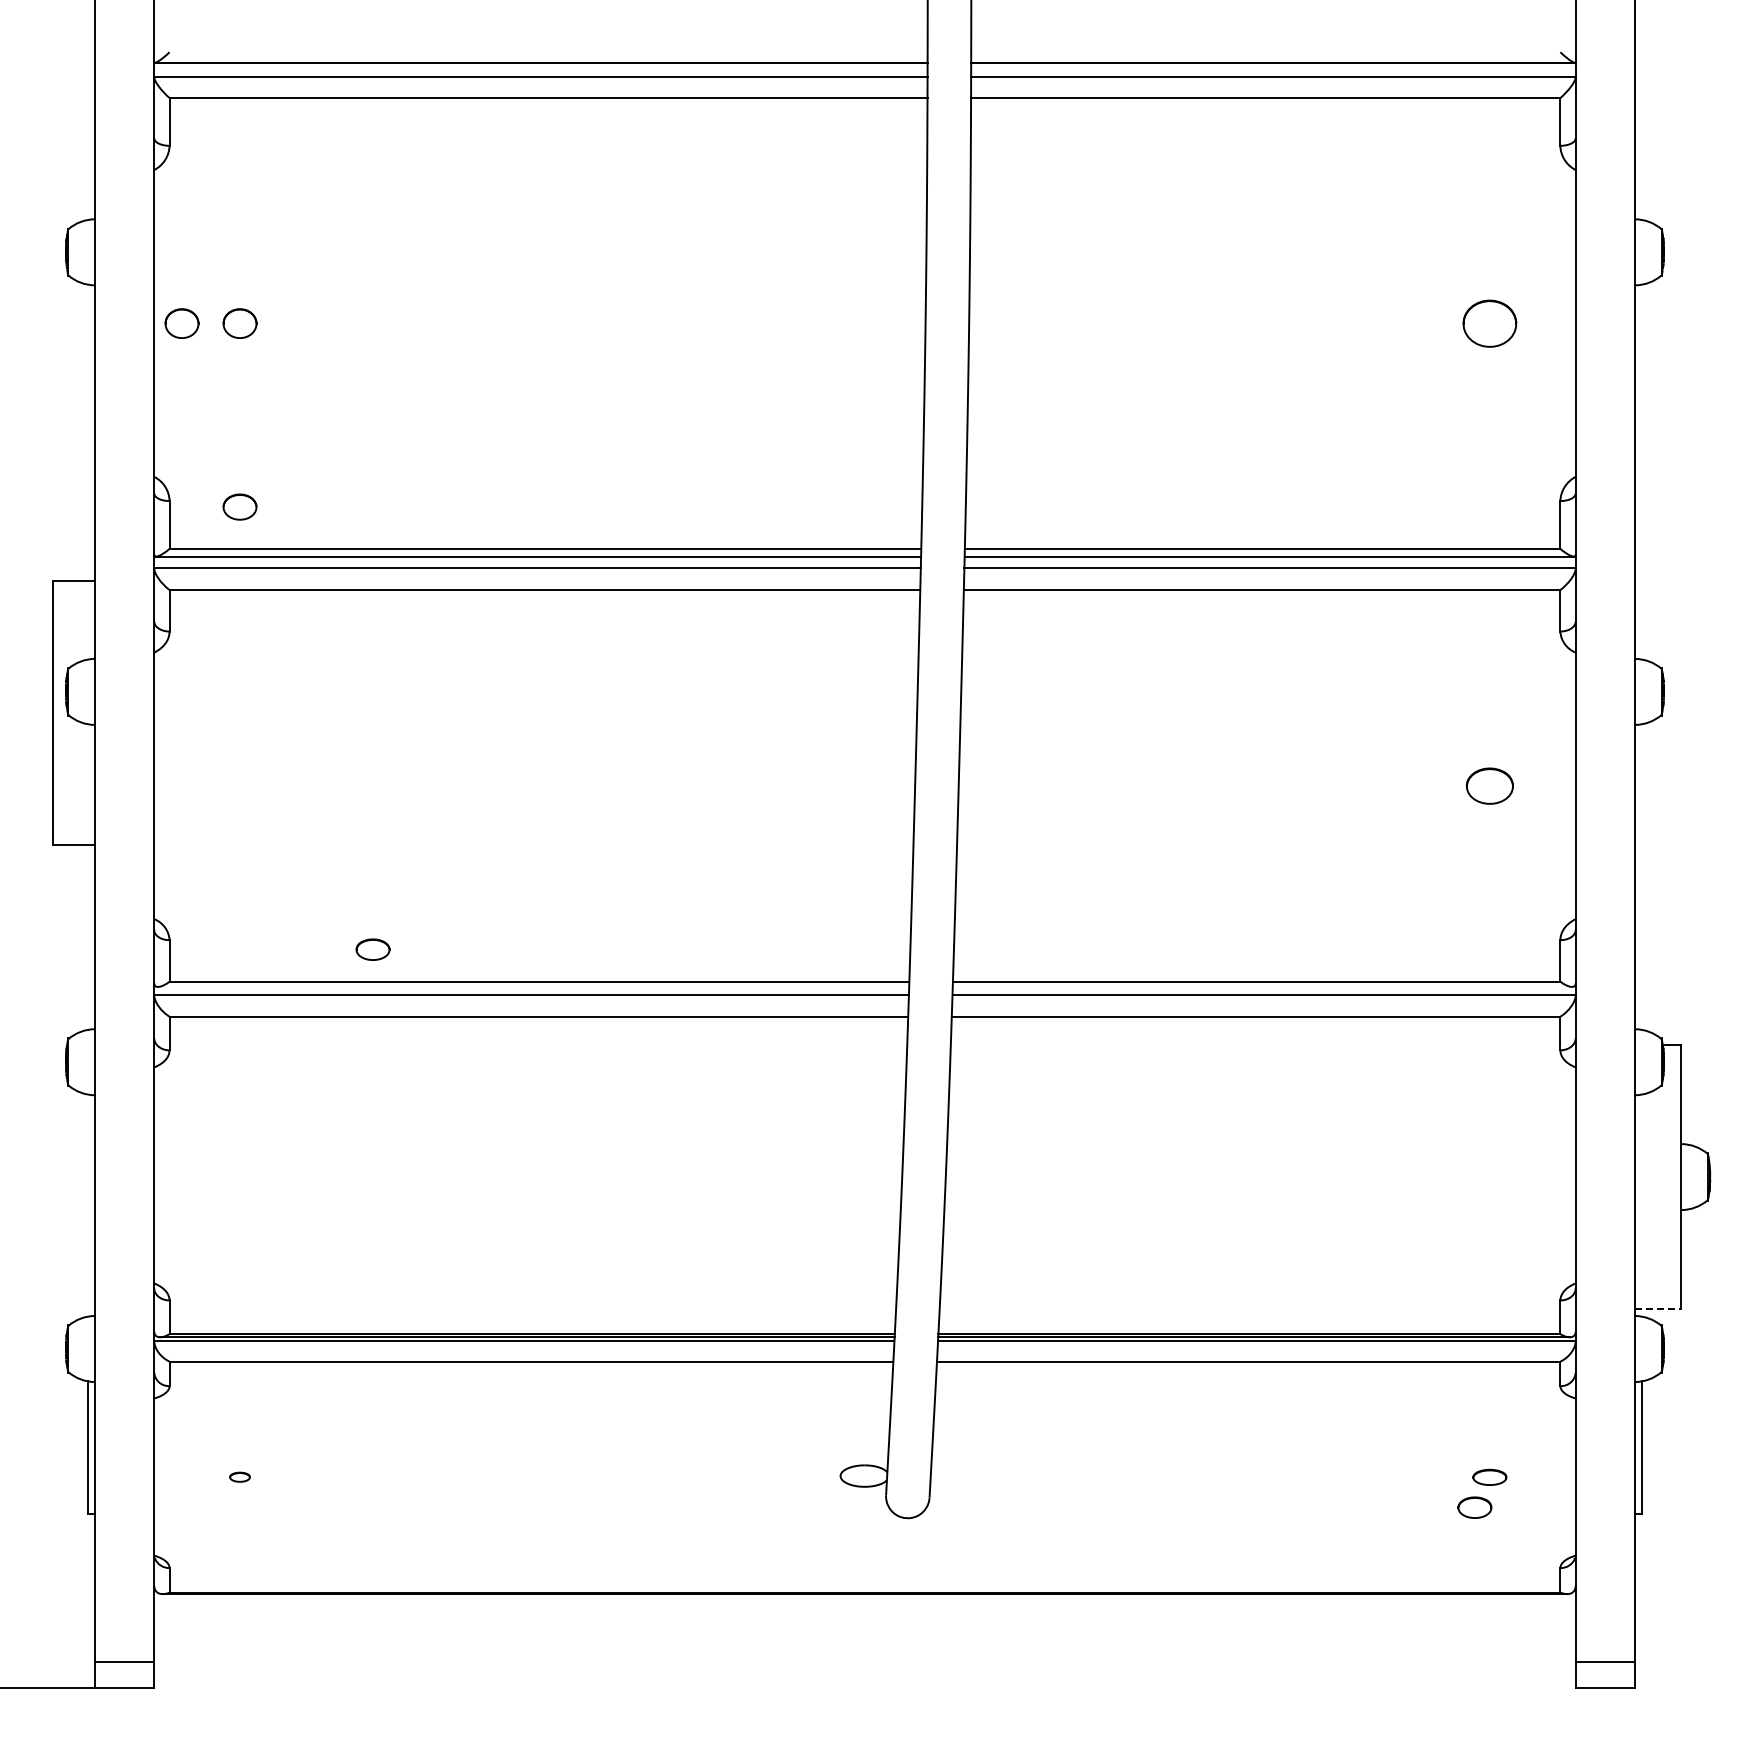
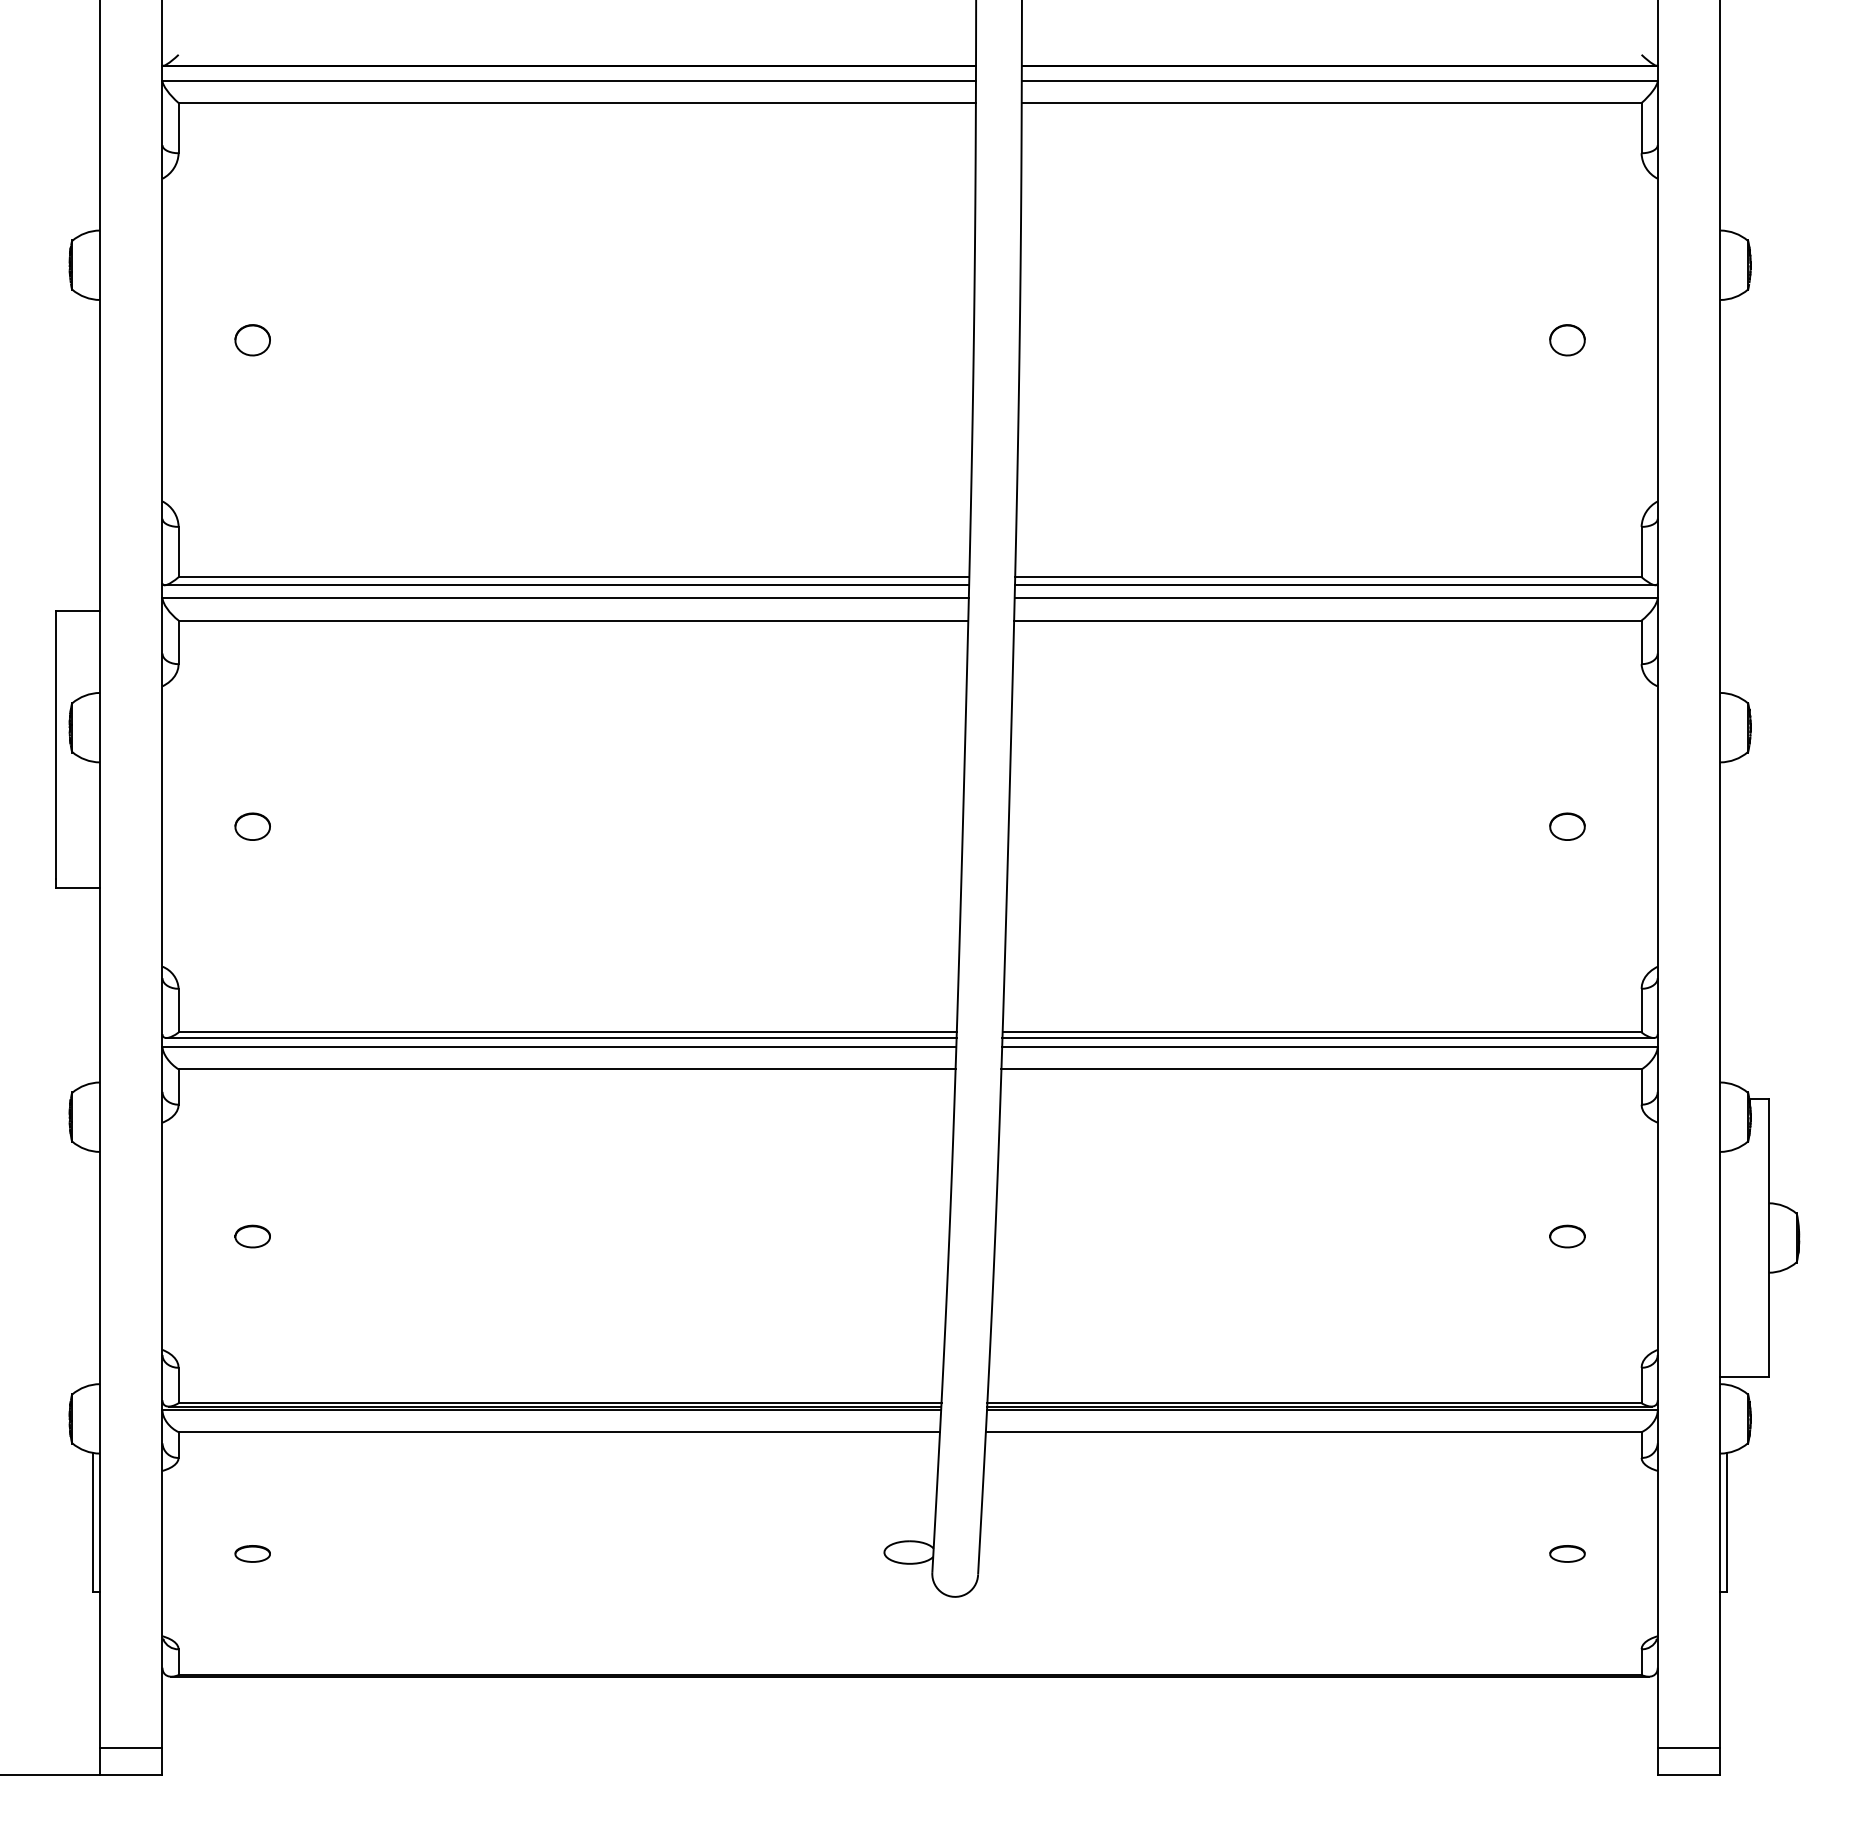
part: (181, 323) -> (191, 340), removed
part: (1489, 323) -> (1567, 340), size x0.62
part: (239, 506) -> (252, 826), moved
part: (1489, 785) -> (1567, 826), size x0.71
part: (372, 949) -> (252, 1236), moved
line: (533, 986) -> (561, 1037), added
line: (1261, 986) -> (1327, 1037), added
line: (1658, 1309) -> (1744, 1377), dashed -> solid
part: (239, 1476) -> (252, 1552), size x1.67
part: (1474, 1507) -> (1567, 1236), moved

